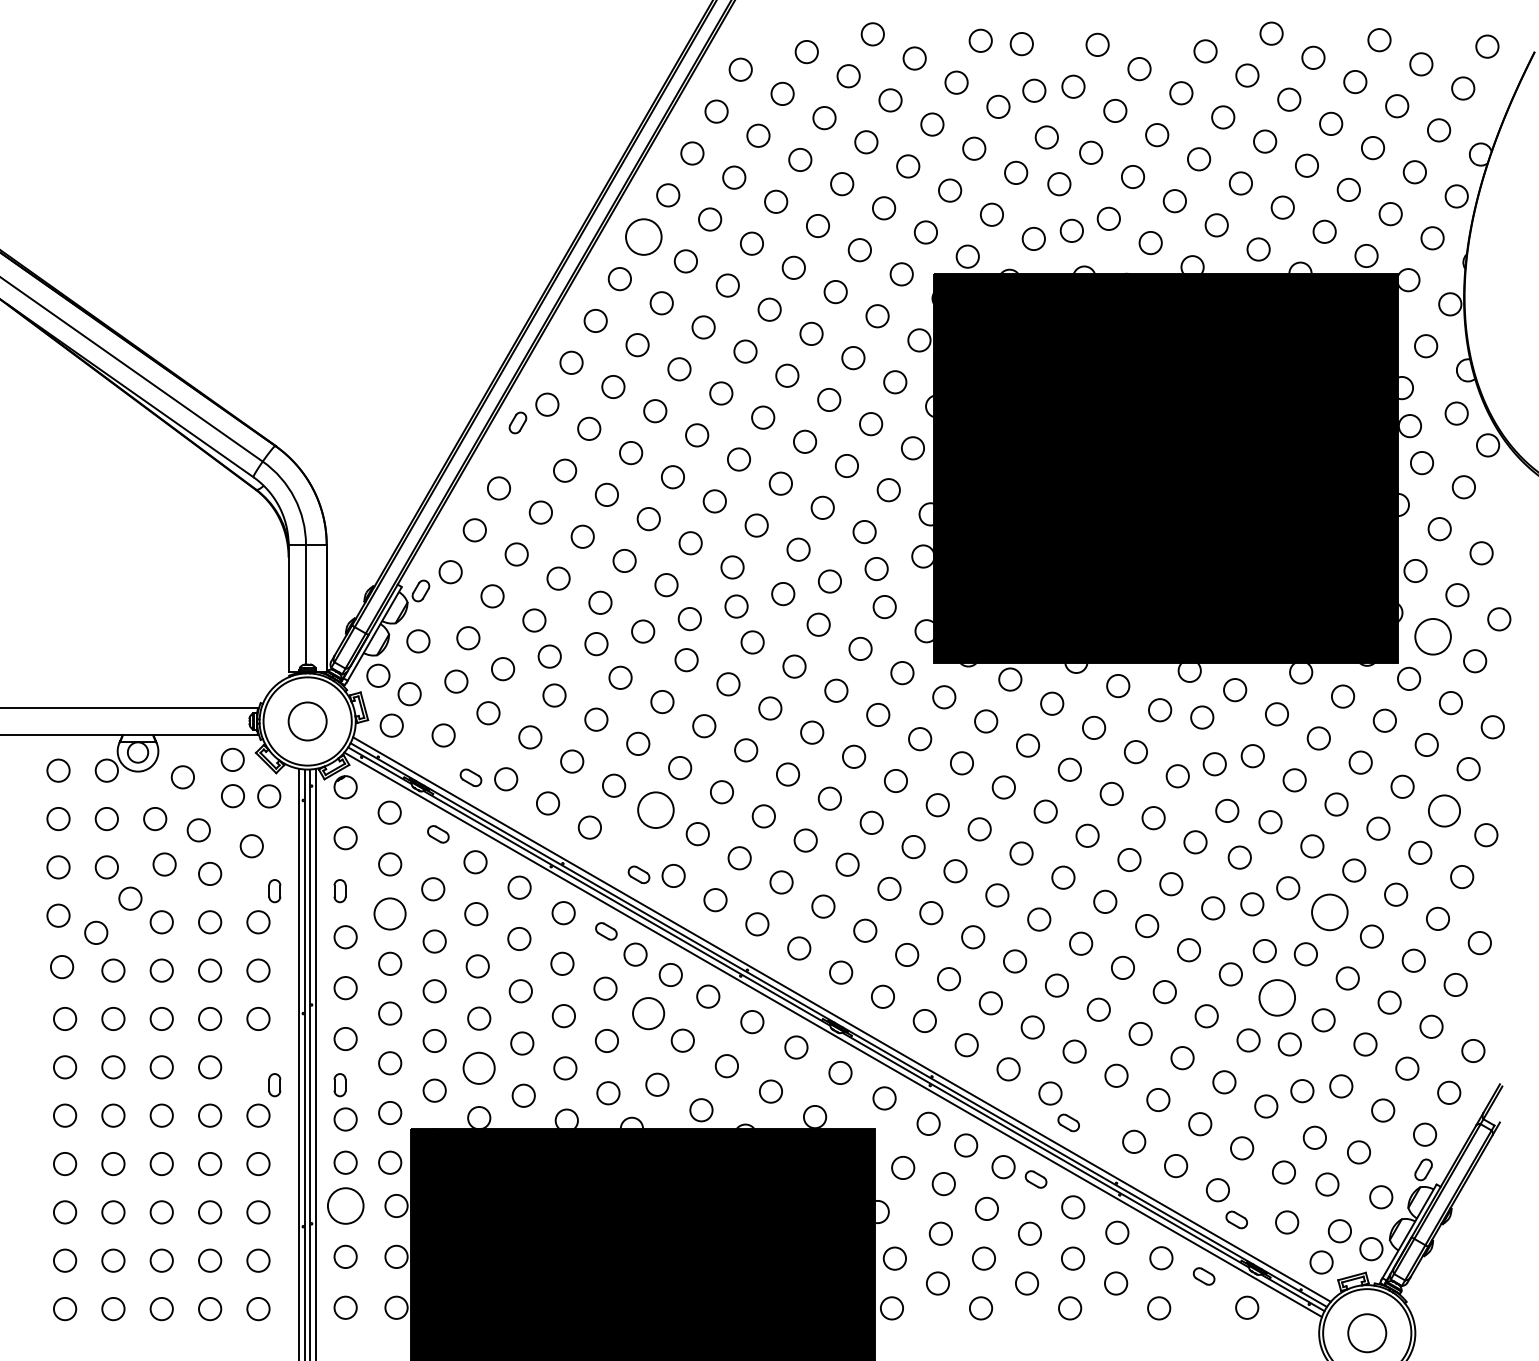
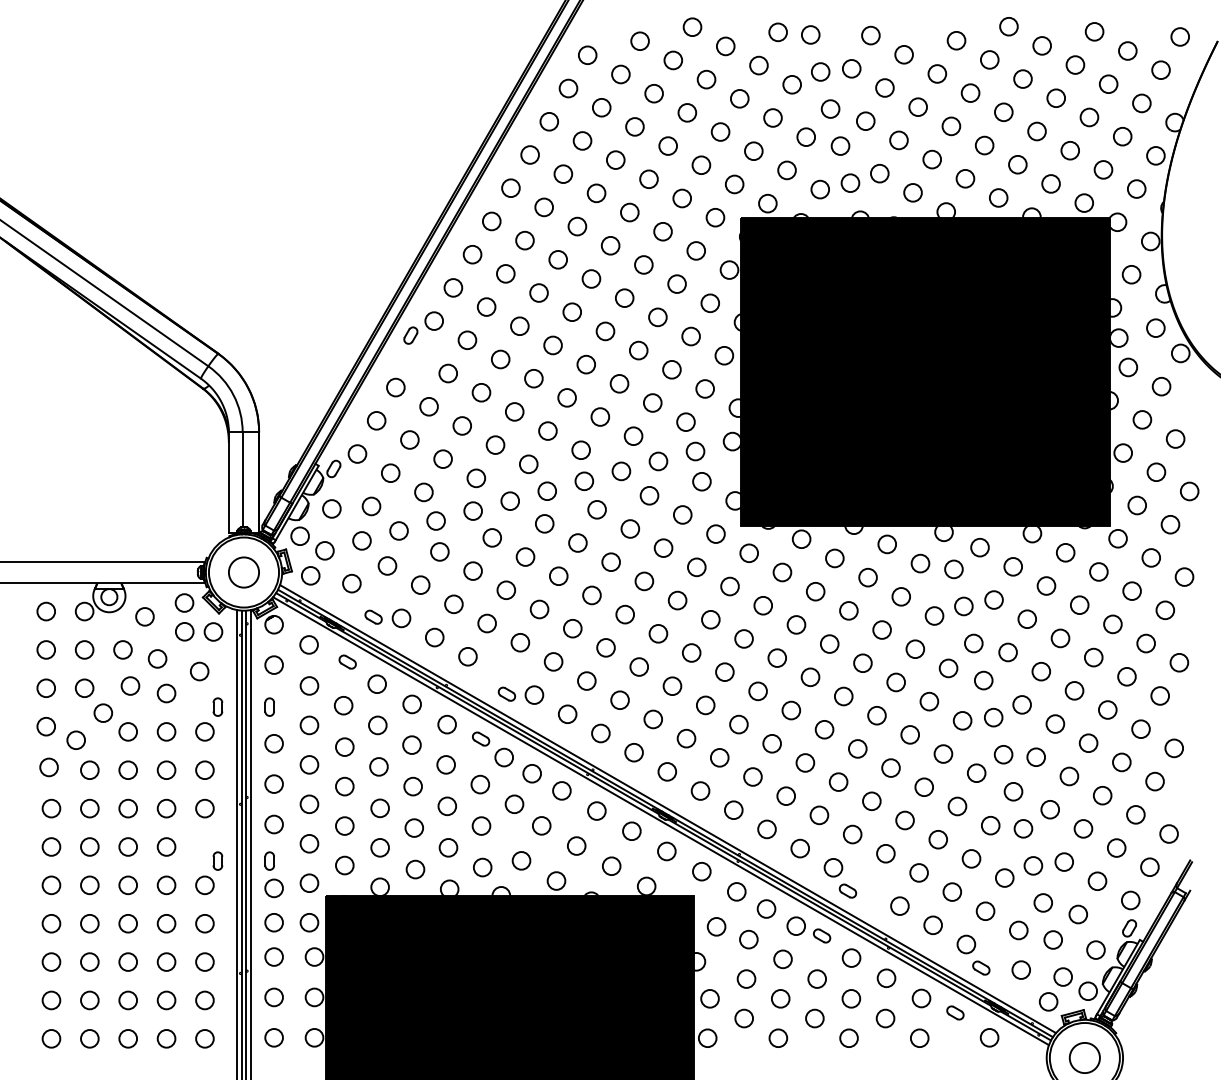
circle: (644, 237) -> (511, 188), size x0.62
circle: (1433, 637) -> (1137, 505), size x0.62
circle: (655, 809) -> (520, 642), size x0.62
circle: (1444, 810) -> (1146, 643), size x0.71
circle: (1330, 912) -> (1055, 724), size x0.62
circle: (390, 914) -> (309, 725), size x0.71
circle: (1277, 997) -> (1013, 791), size x0.62
circle: (648, 1013) -> (514, 804), size x0.71
circle: (479, 1068) -> (380, 847), size x0.71
circle: (345, 1205) -> (274, 956), size x0.62

